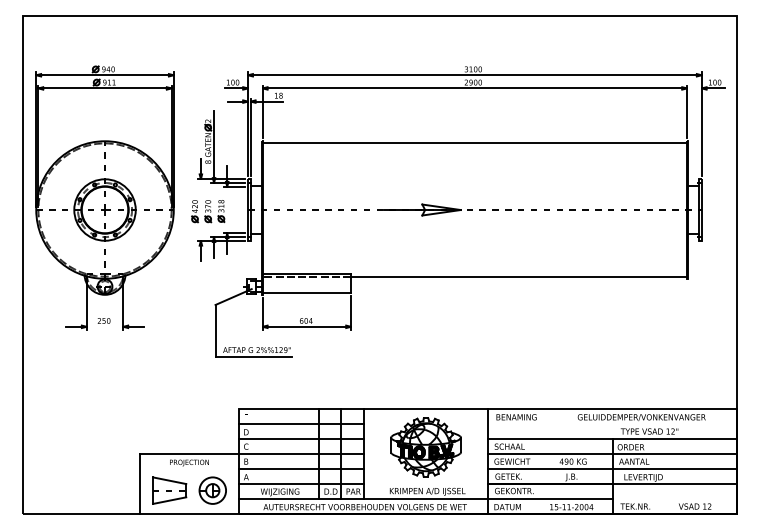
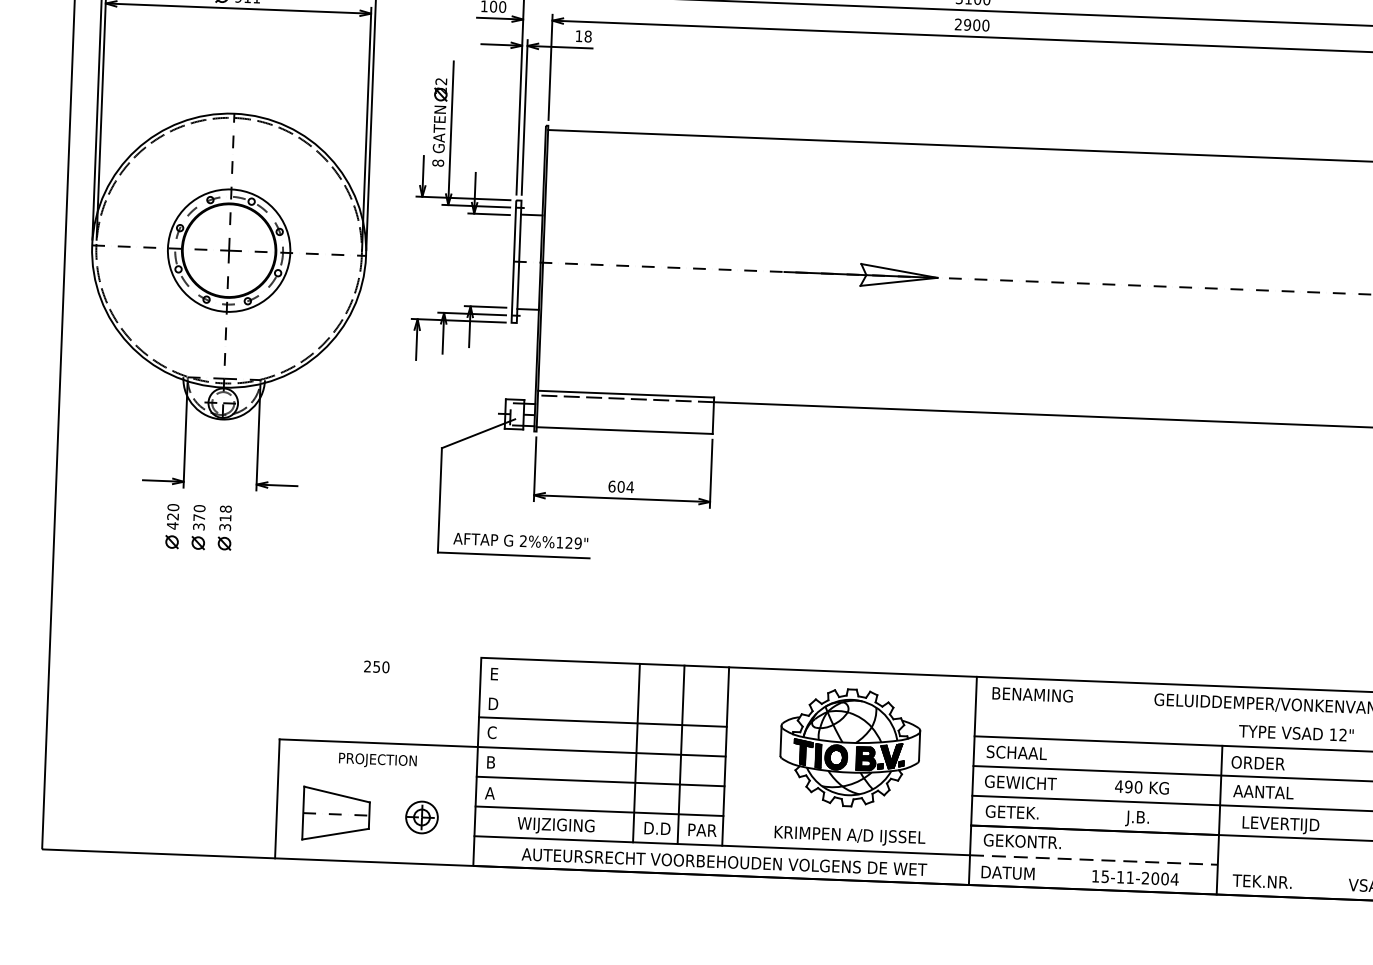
part: (208, 211) -> (199, 527), moved
text: (103, 320) -> (375, 665), moved
line: (301, 424) -> (603, 692), removed
part: (212, 490) -> (421, 817), size x0.6
line: (551, 498) -> (1095, 859), solid -> dashed

